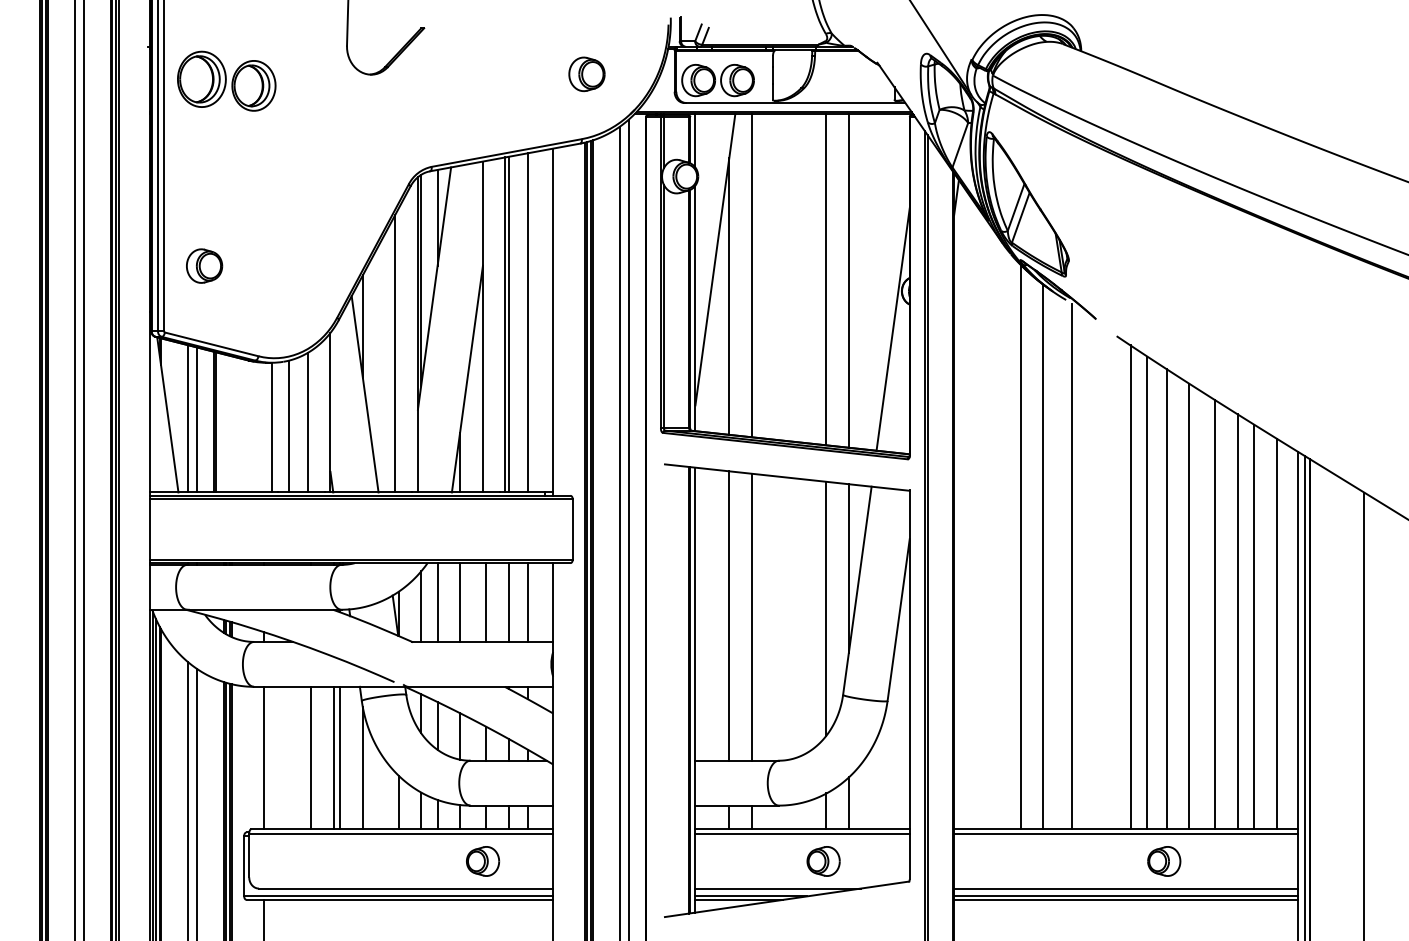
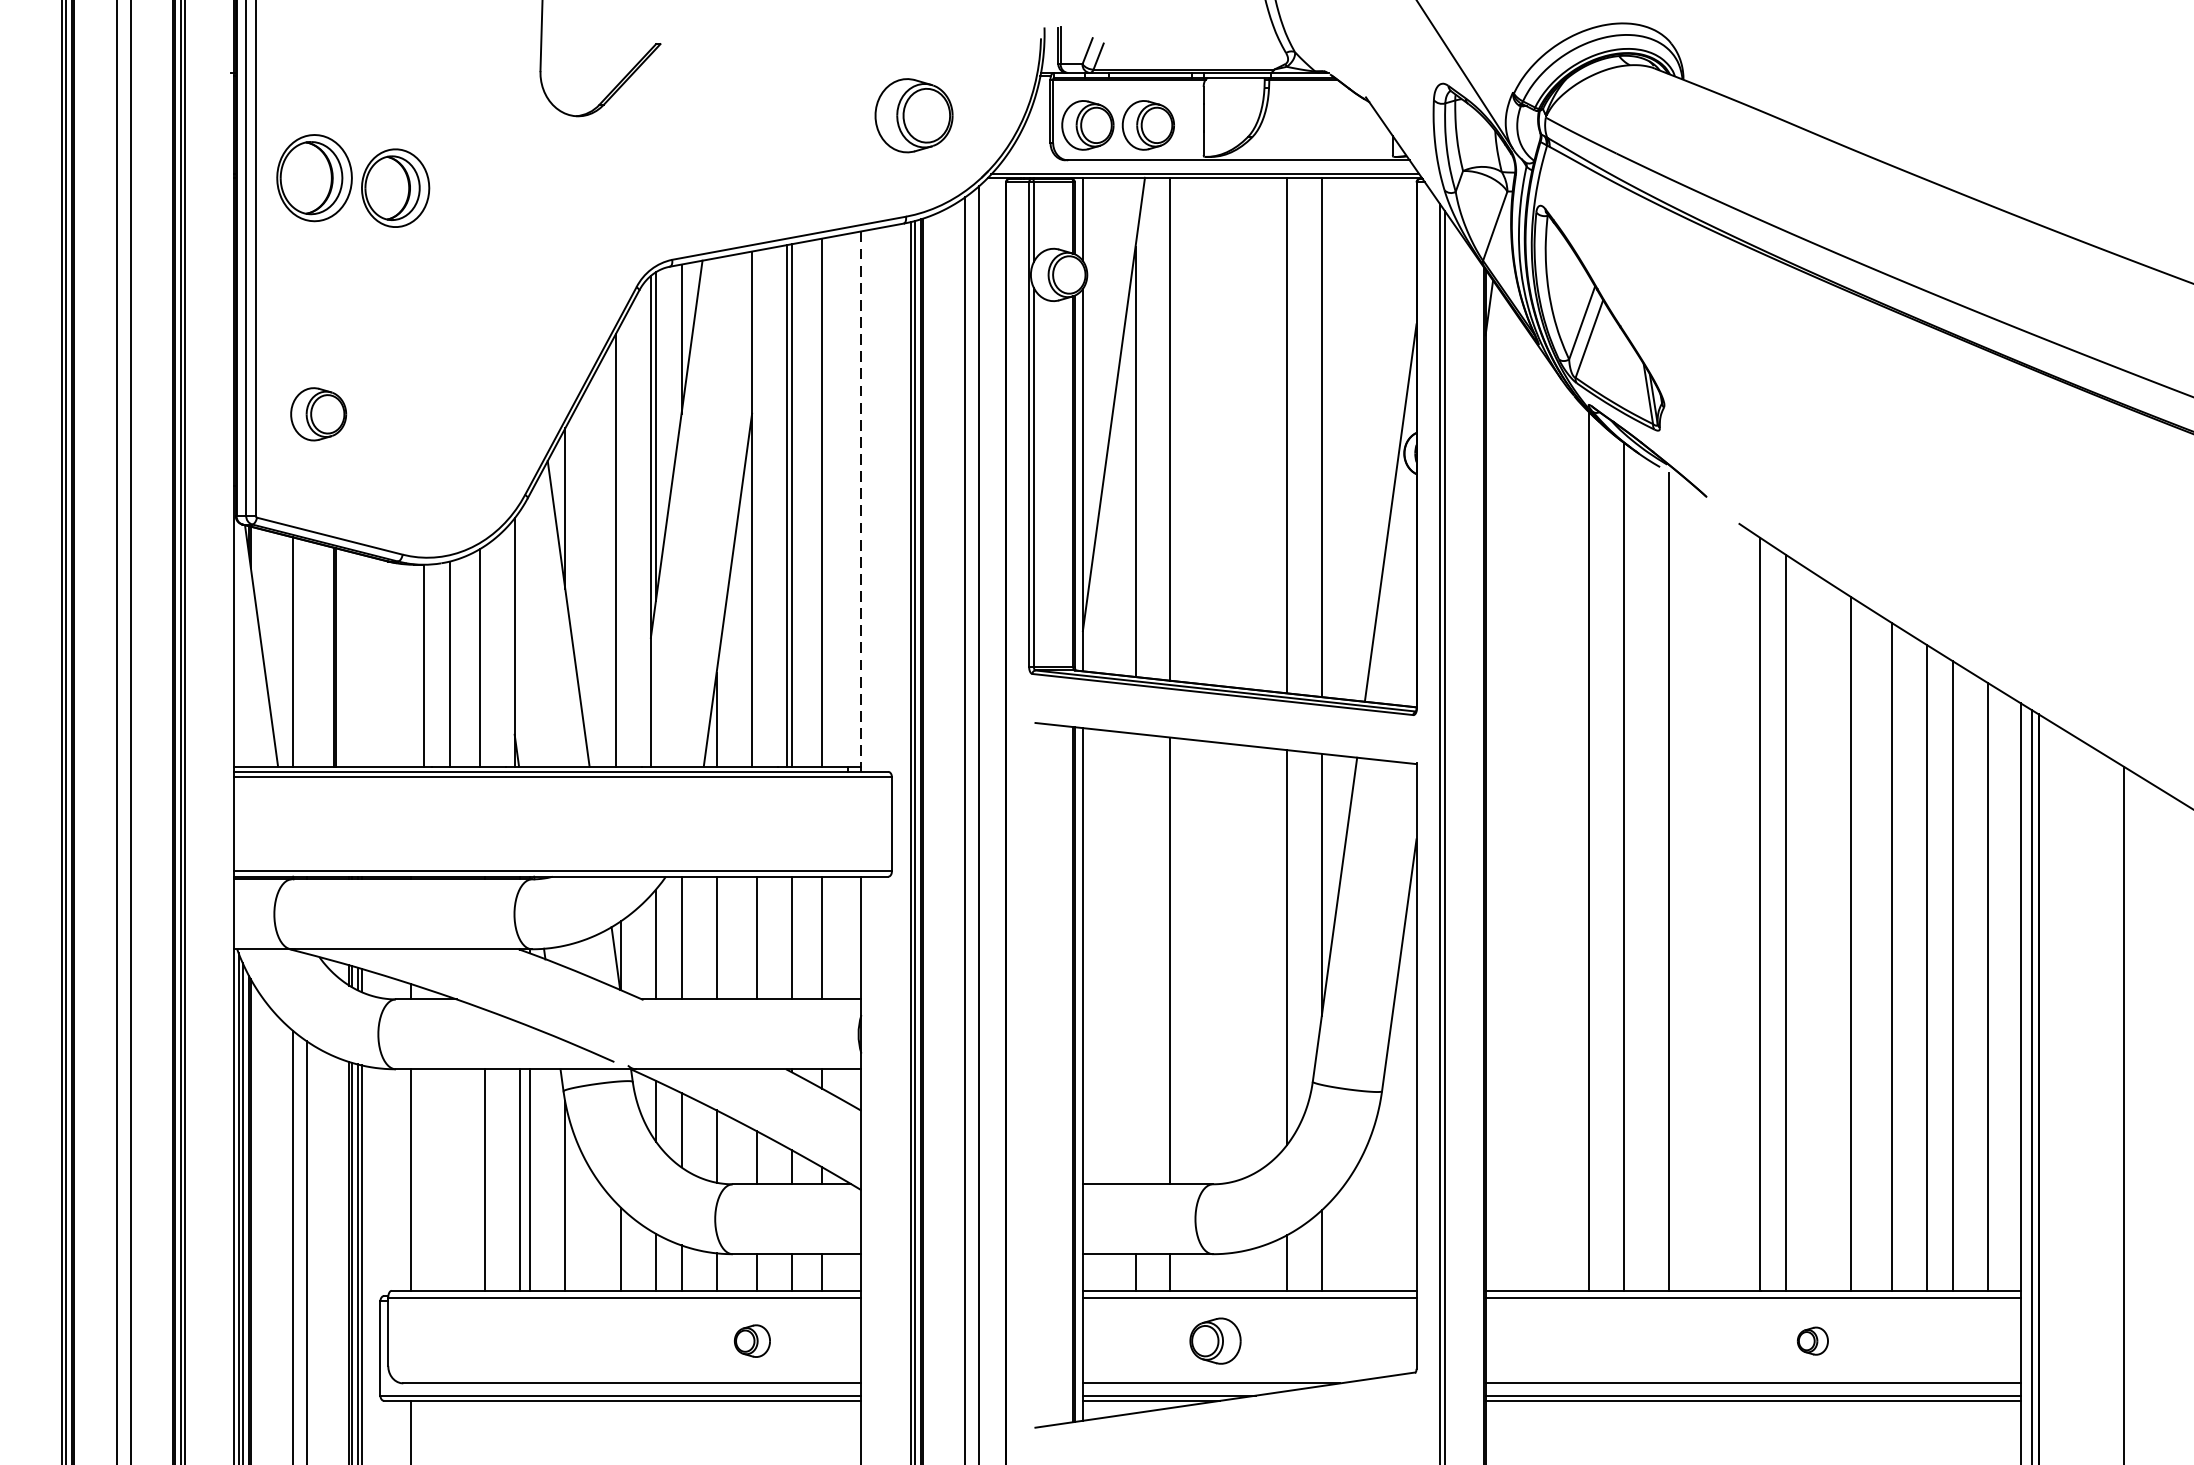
part: (586, 74) -> (913, 116), size x1.4
part: (226, 80) -> (352, 179), moved
line: (553, 322) -> (861, 502), solid -> dashed
line: (197, 419) -> (307, 653), removed
line: (1166, 599) -> (1816, 933), removed
line: (729, 615) -> (1135, 958), removed
part: (483, 861) -> (752, 1341), size x0.7
part: (823, 861) -> (1215, 1341), moved
part: (1164, 861) -> (1813, 1341), size x0.6

